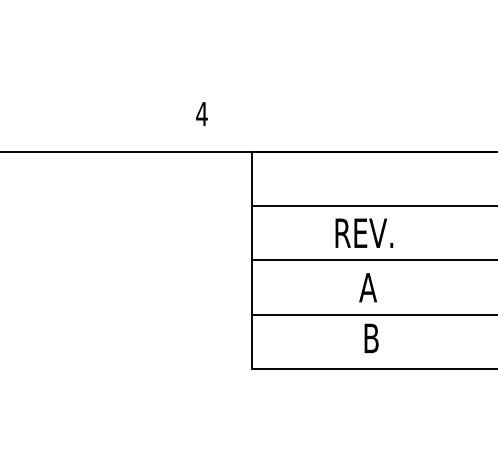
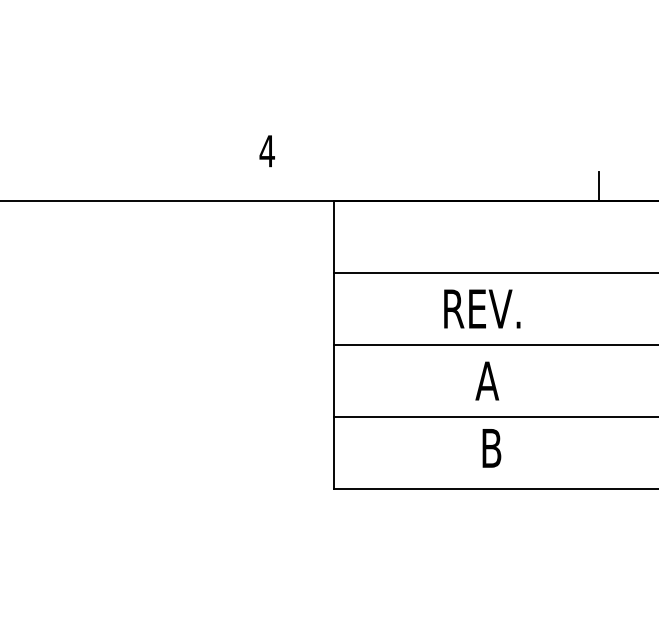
line: (452, 140) -> (598, 186), added

